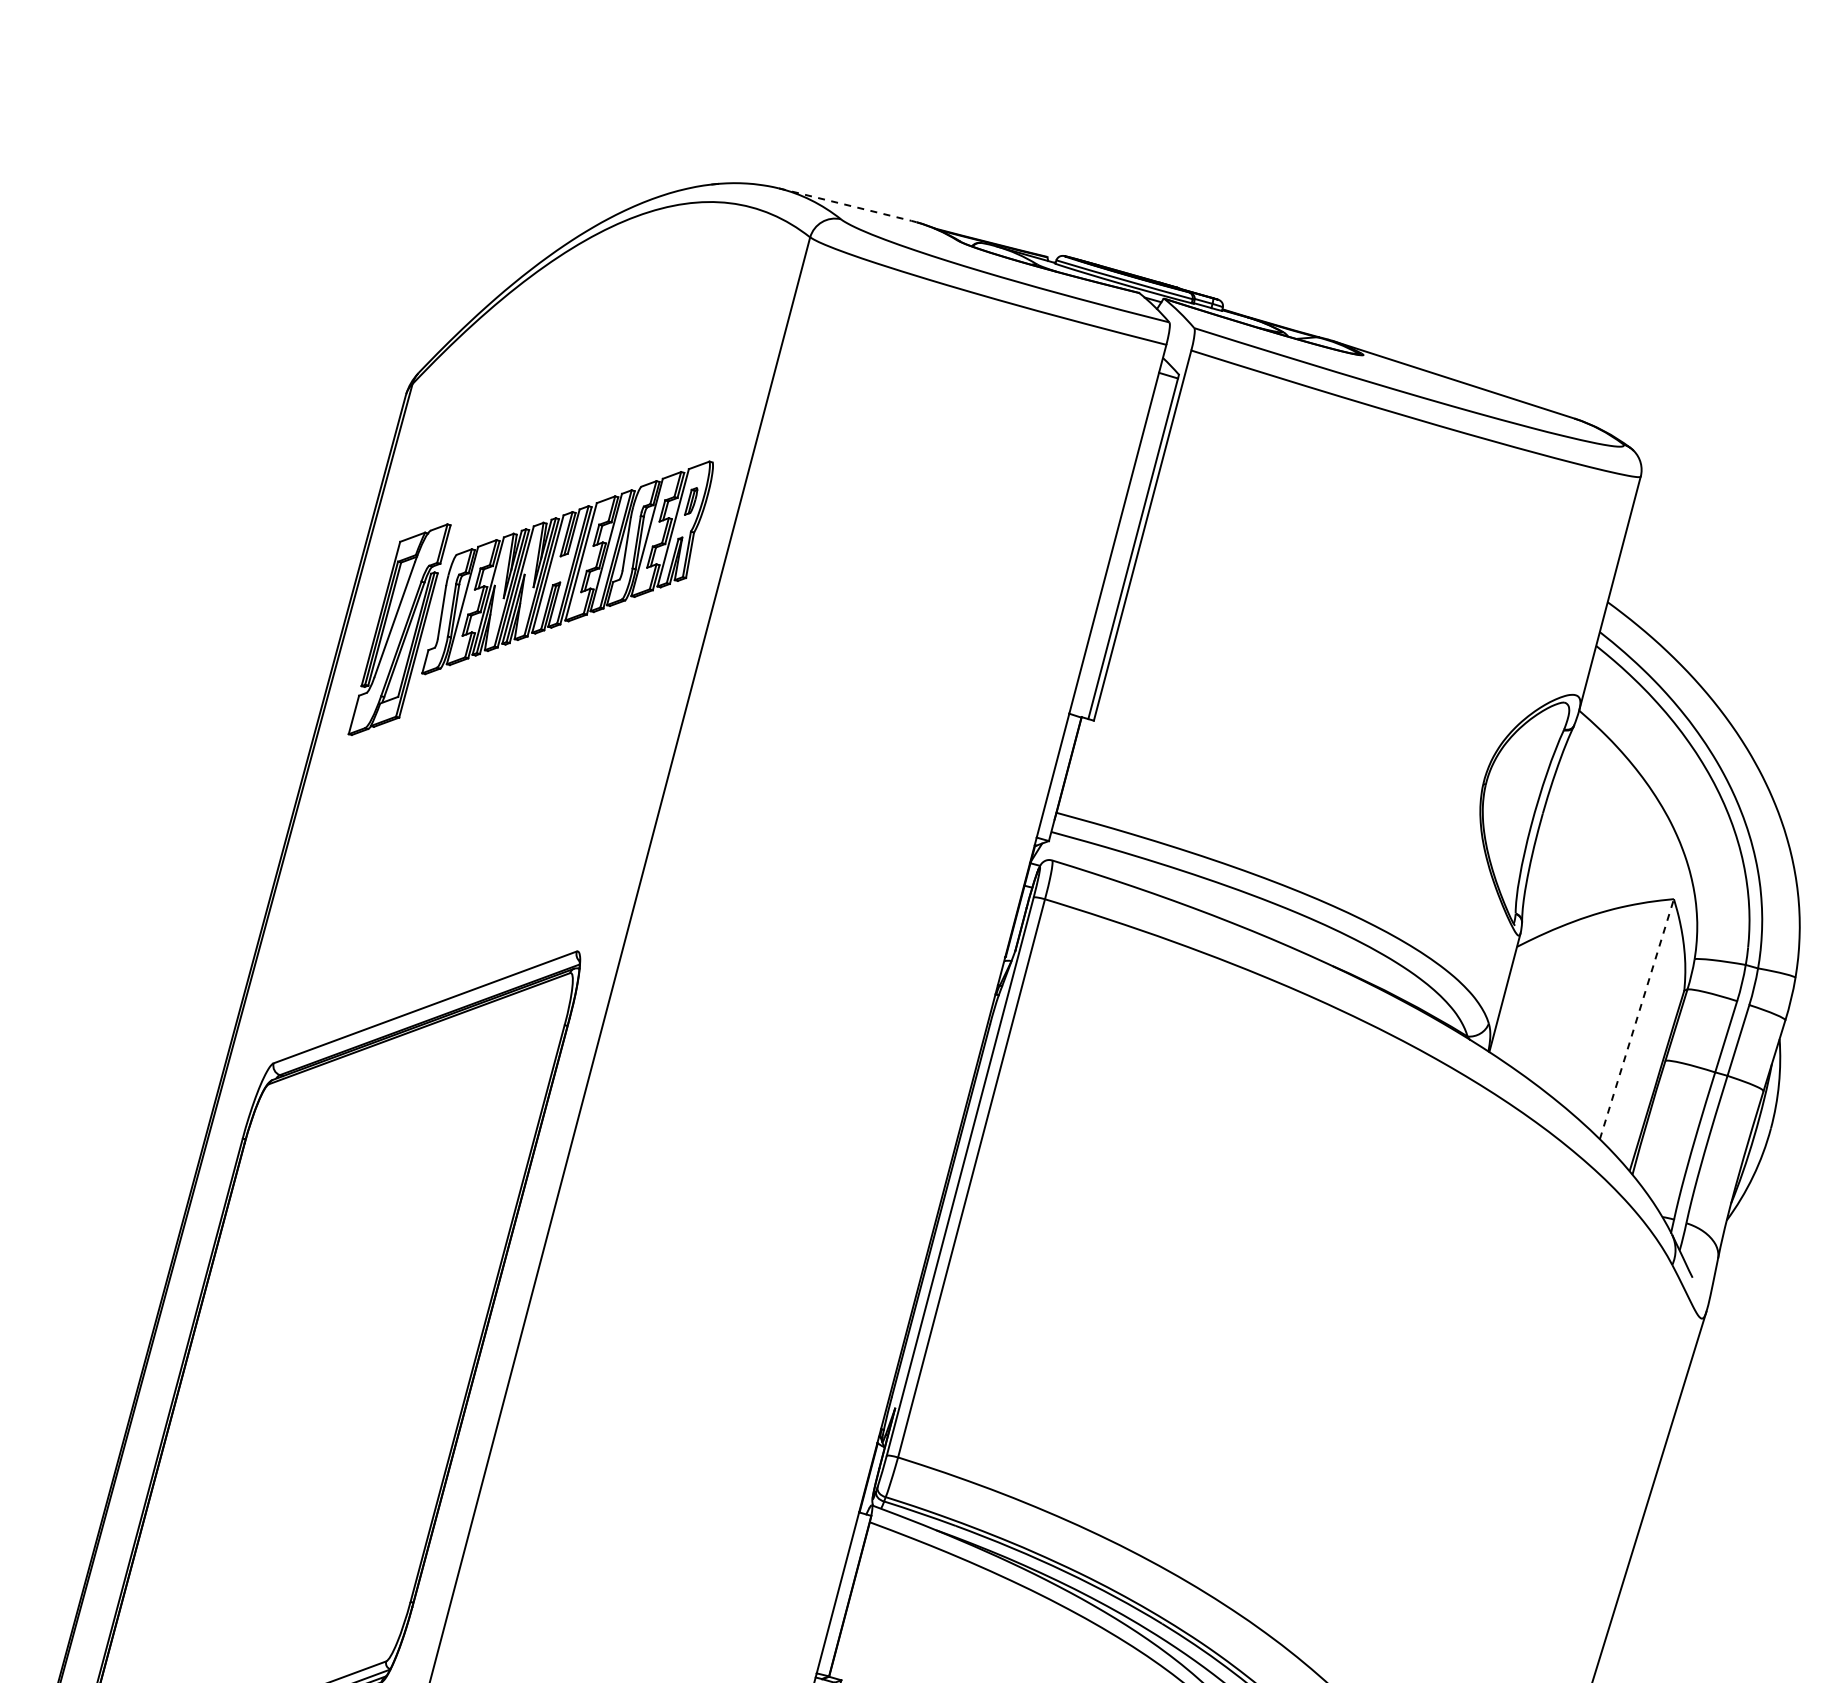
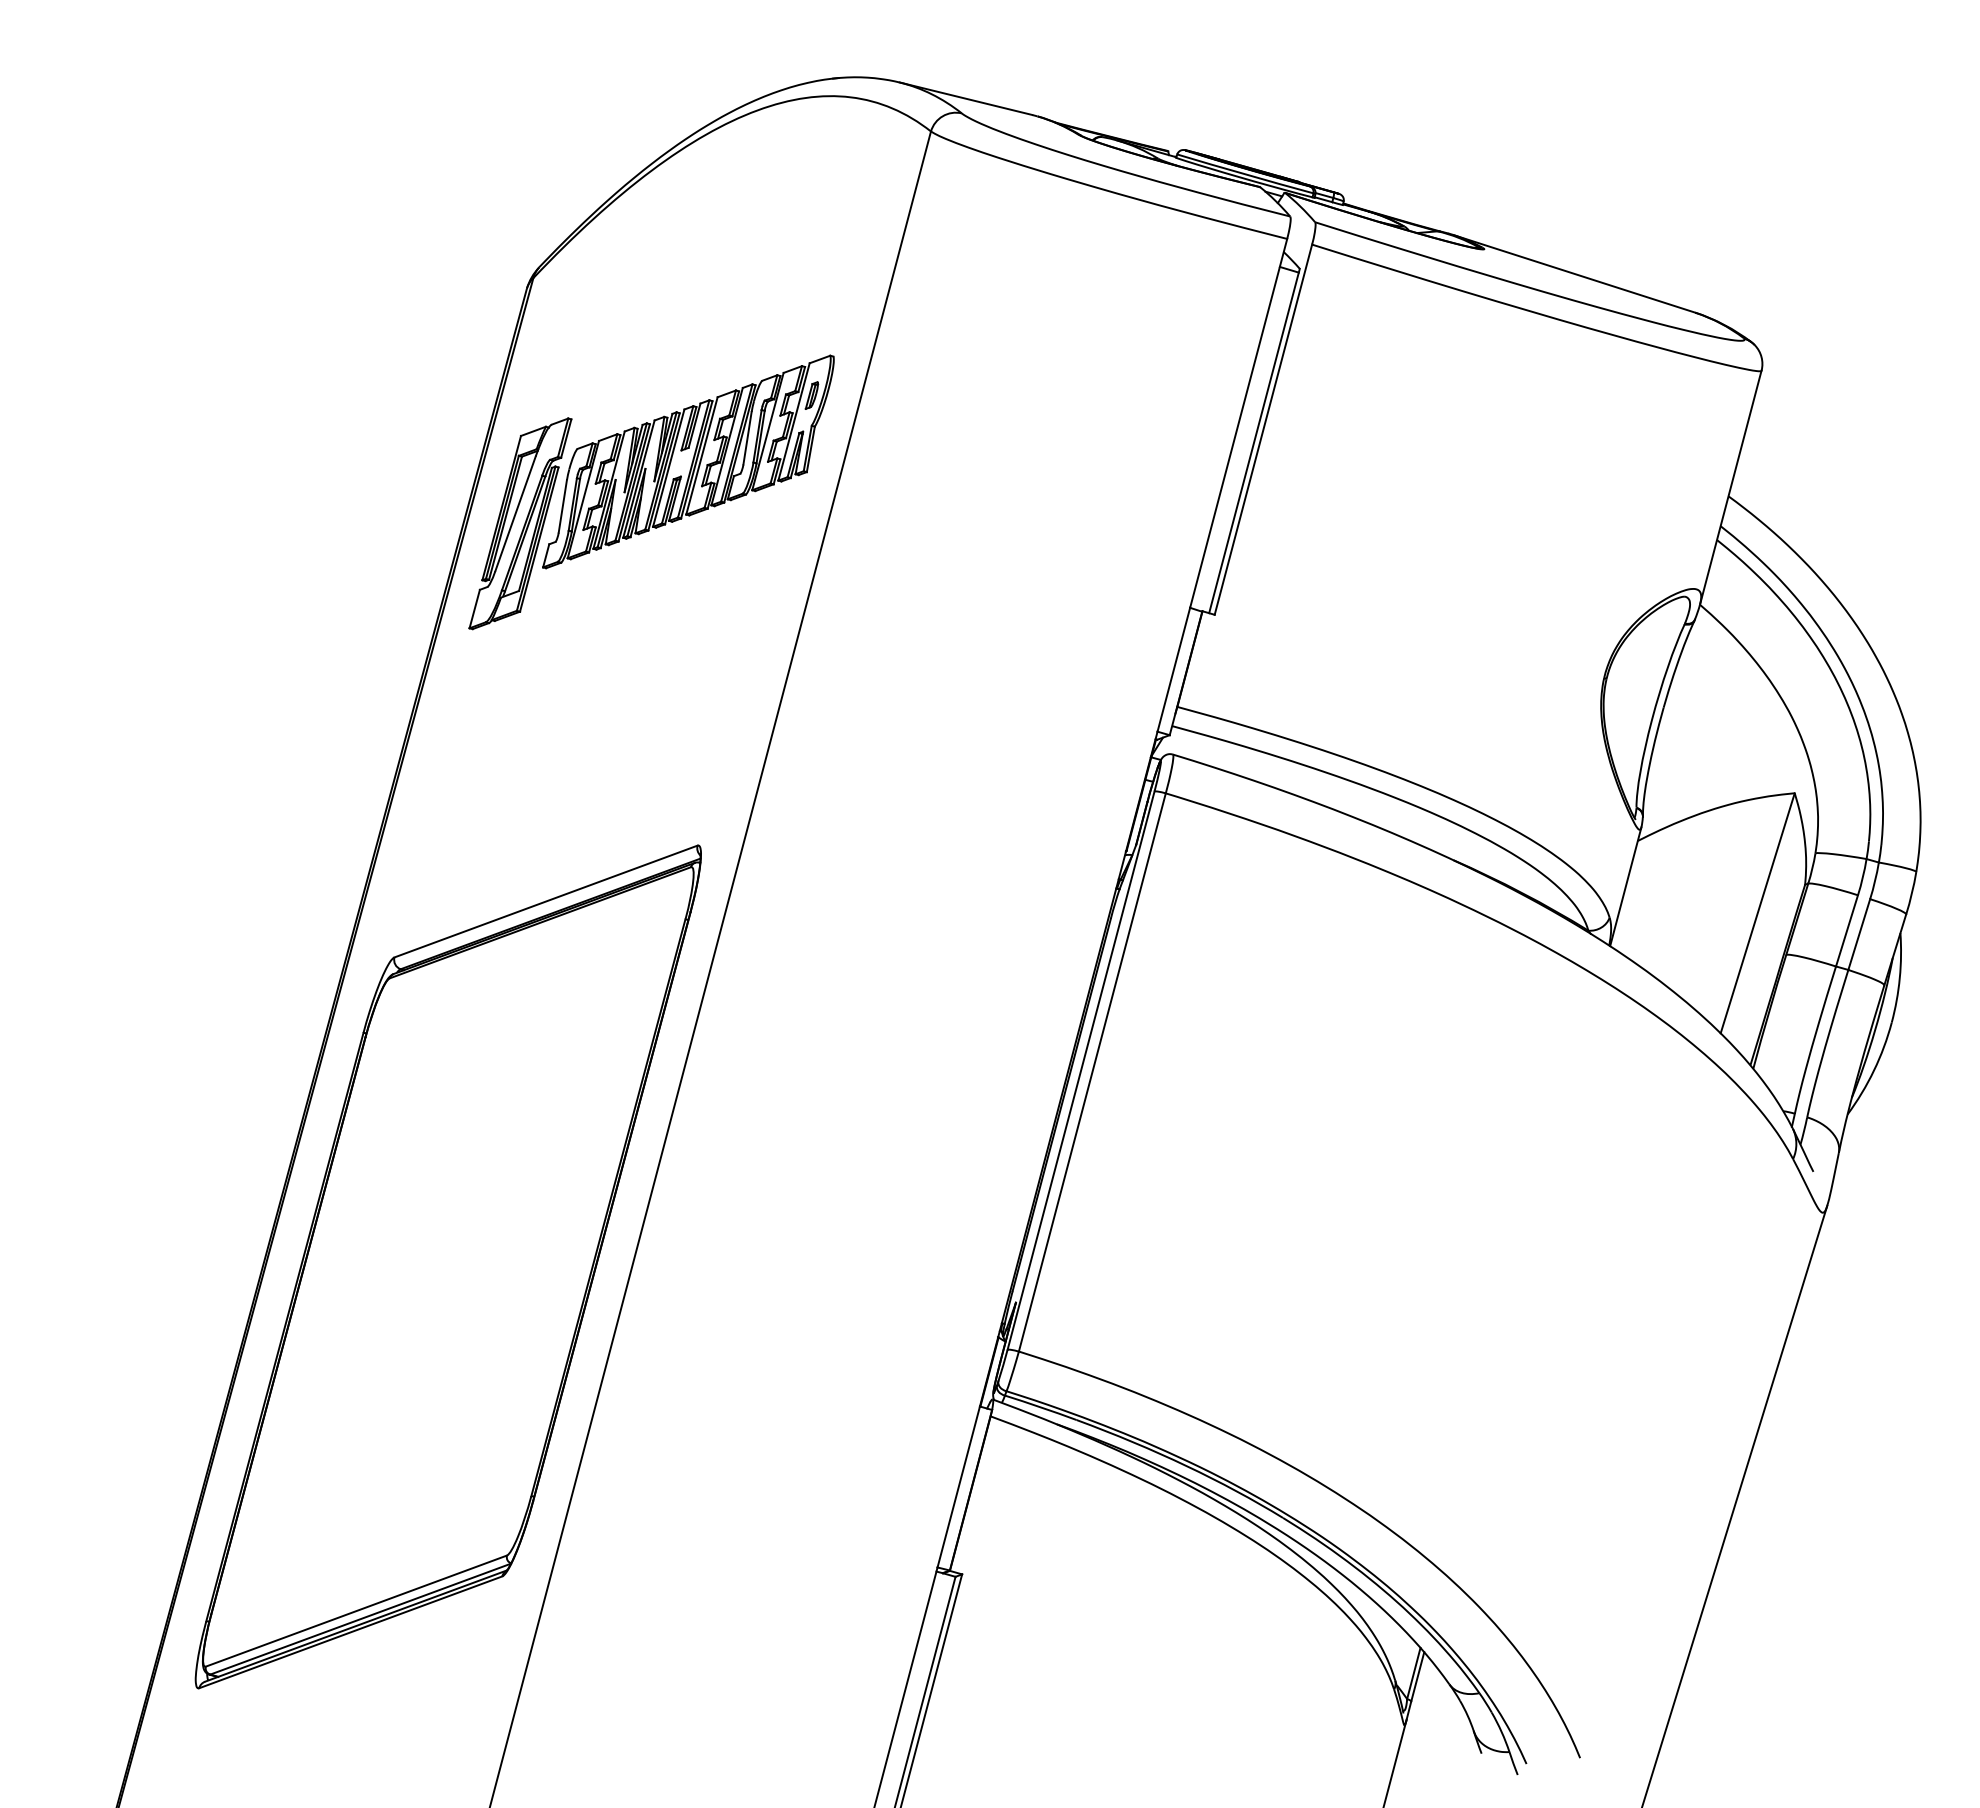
line: (845, 204) -> (966, 98), dashed -> solid
line: (1636, 1019) -> (1757, 913), dashed -> solid

